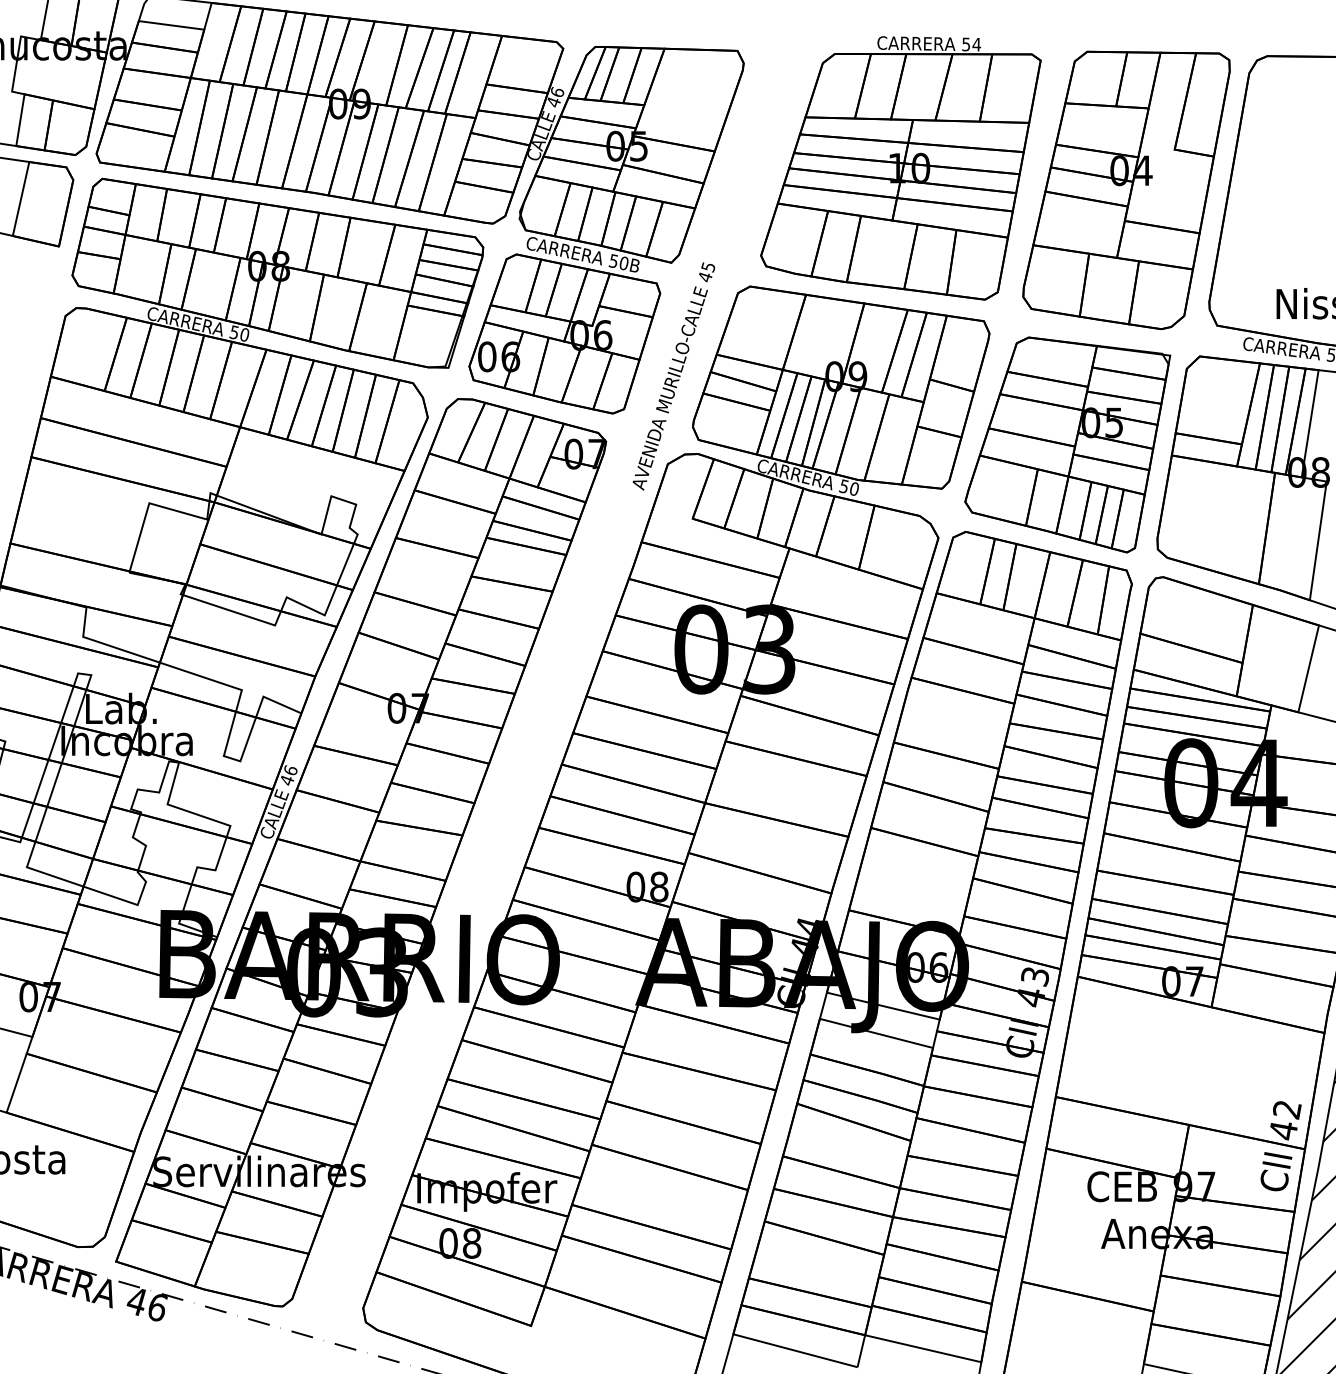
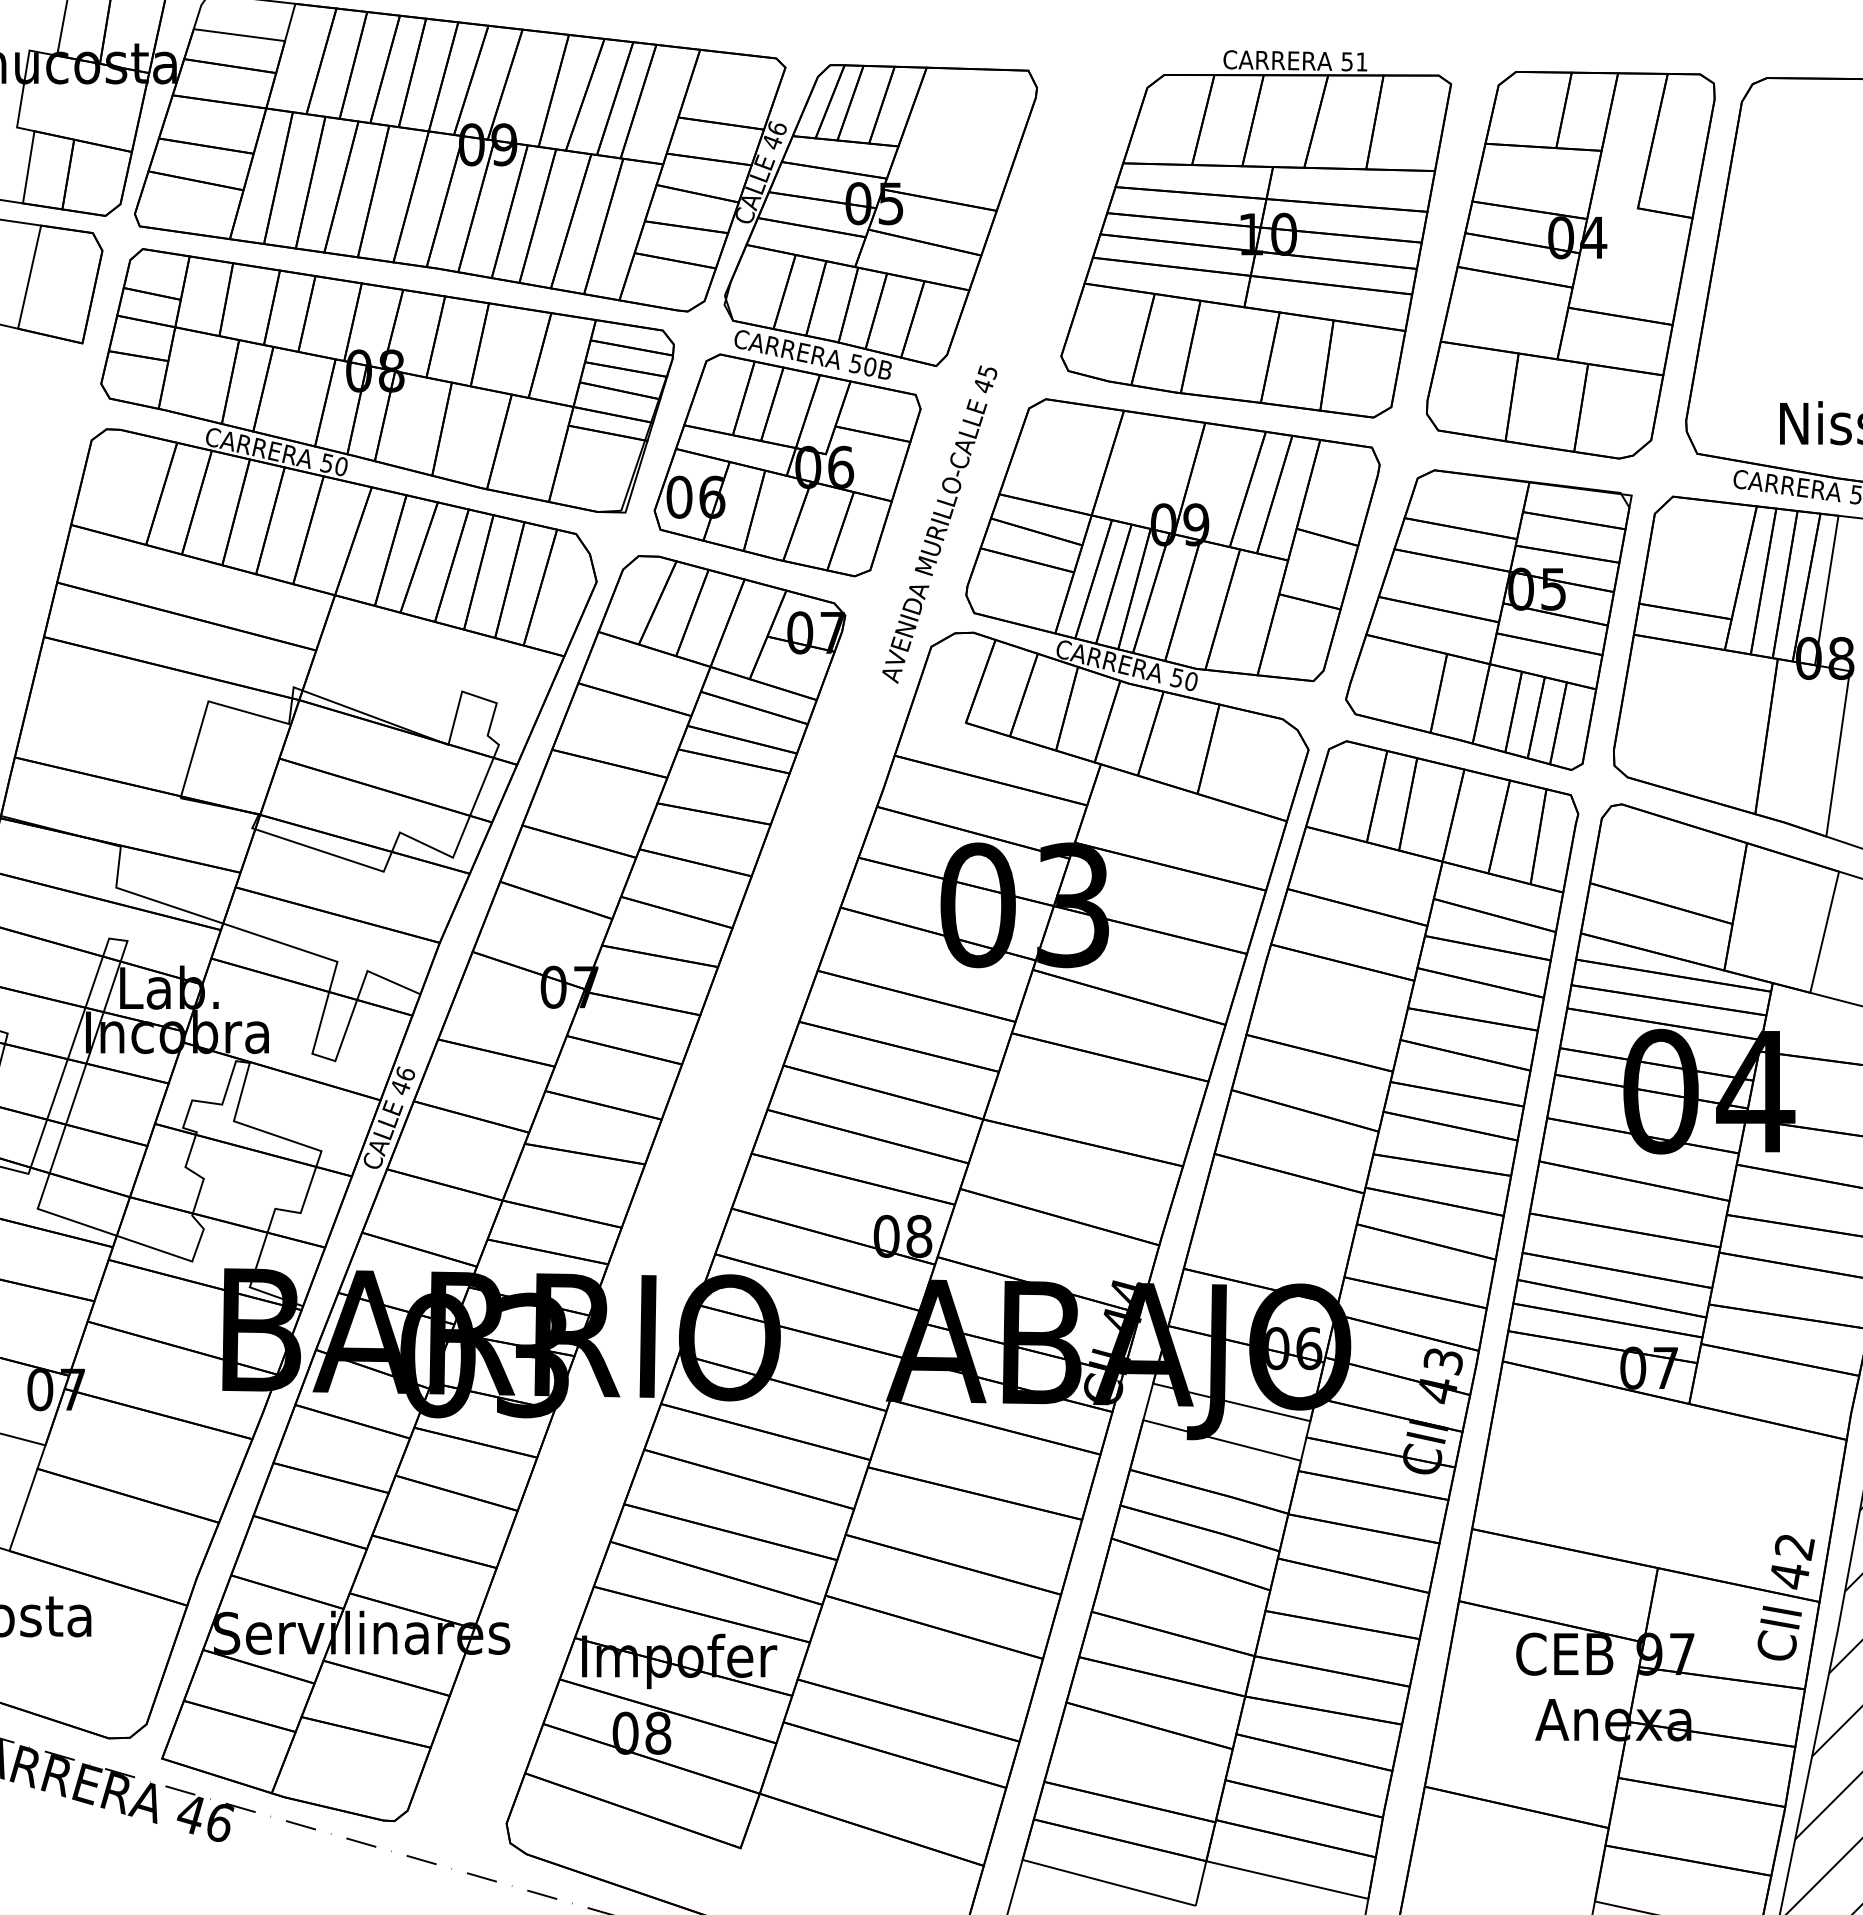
text: (976, 44) -> (1361, 61), 54 -> 51

